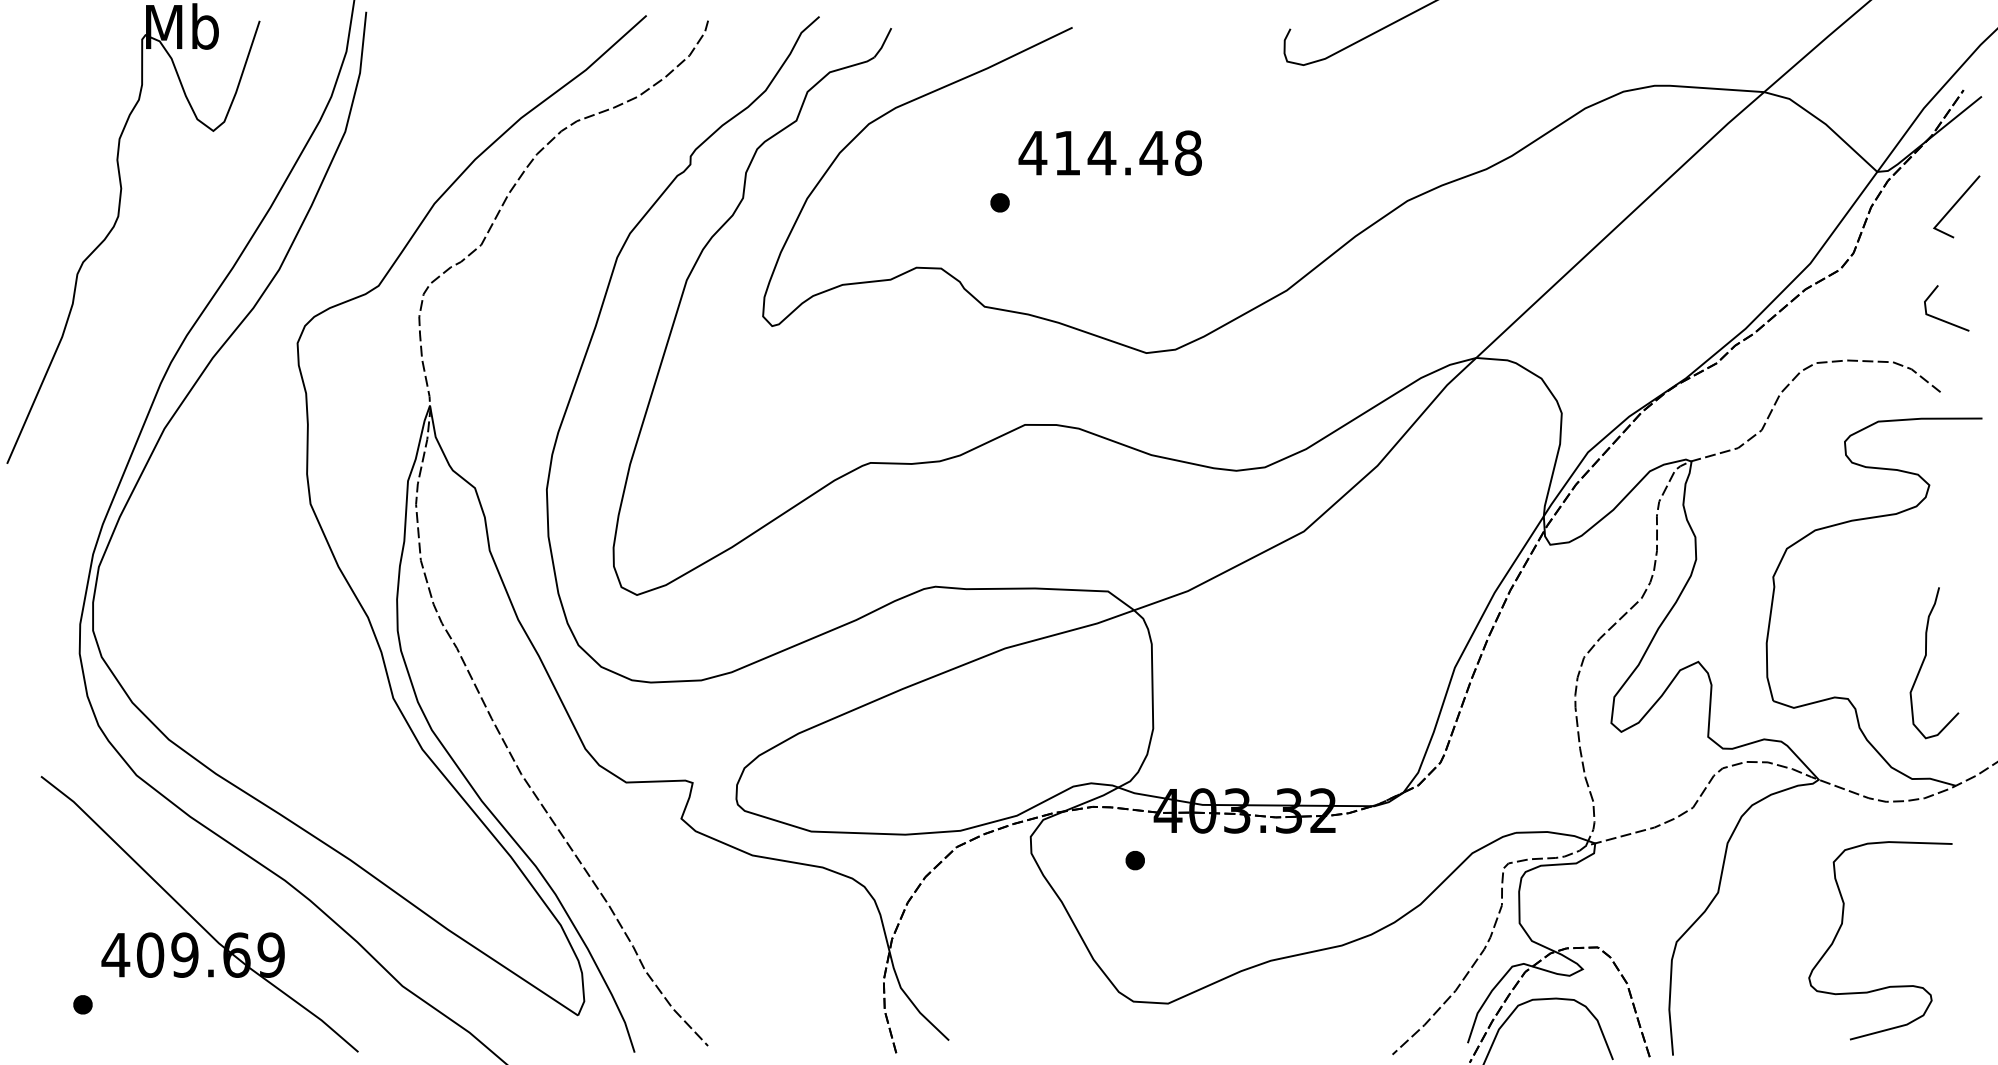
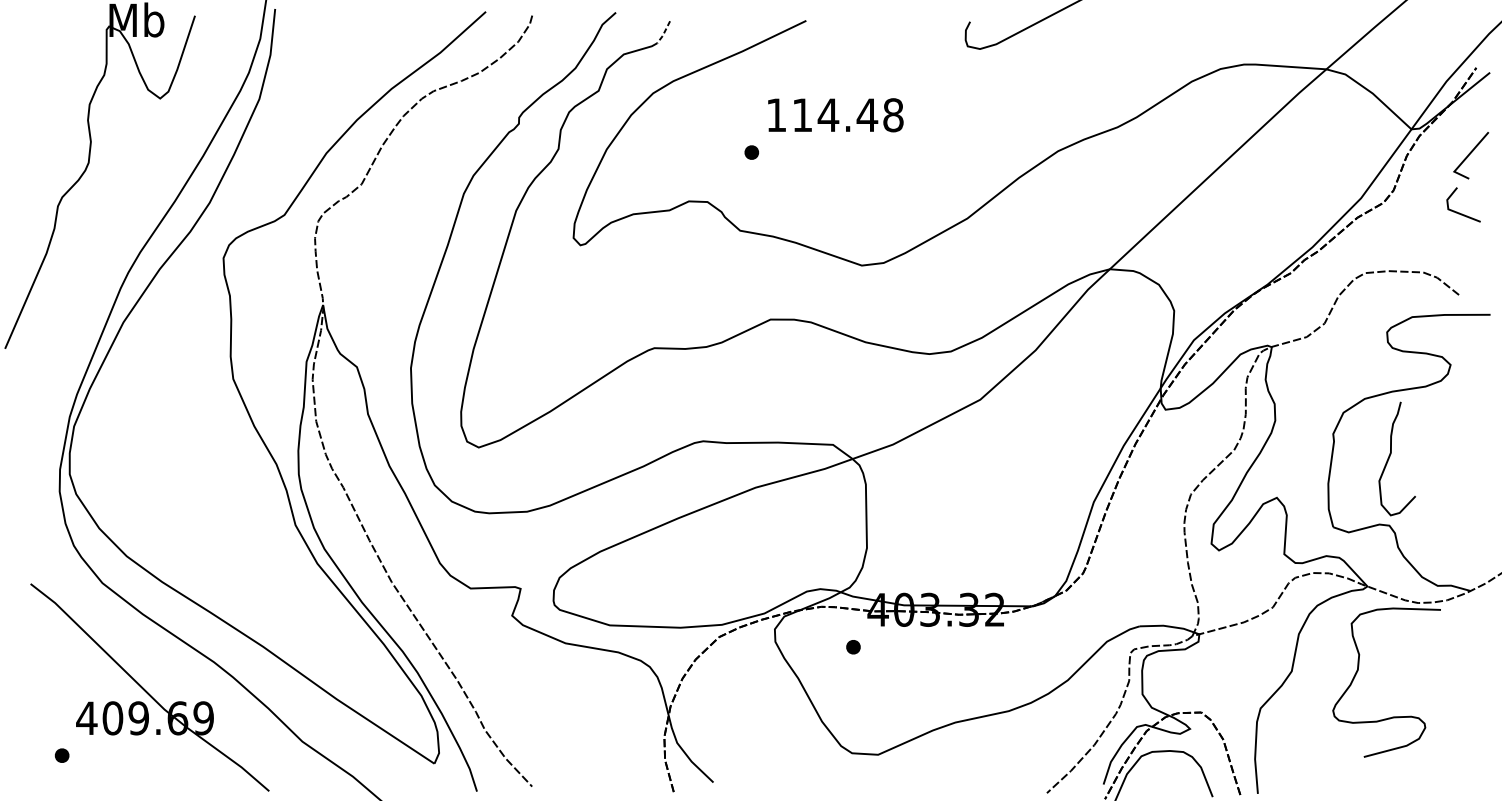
line: (883, 43) -> (664, 32), solid -> dashed
text: (1032, 153) -> (776, 115), 414.48 -> 114.48
line: (1943, 319) -> (1461, 213), moved
curve: (1925, 659) -> (1390, 456), moved
curve: (1842, 925) -> (1358, 671), moved

